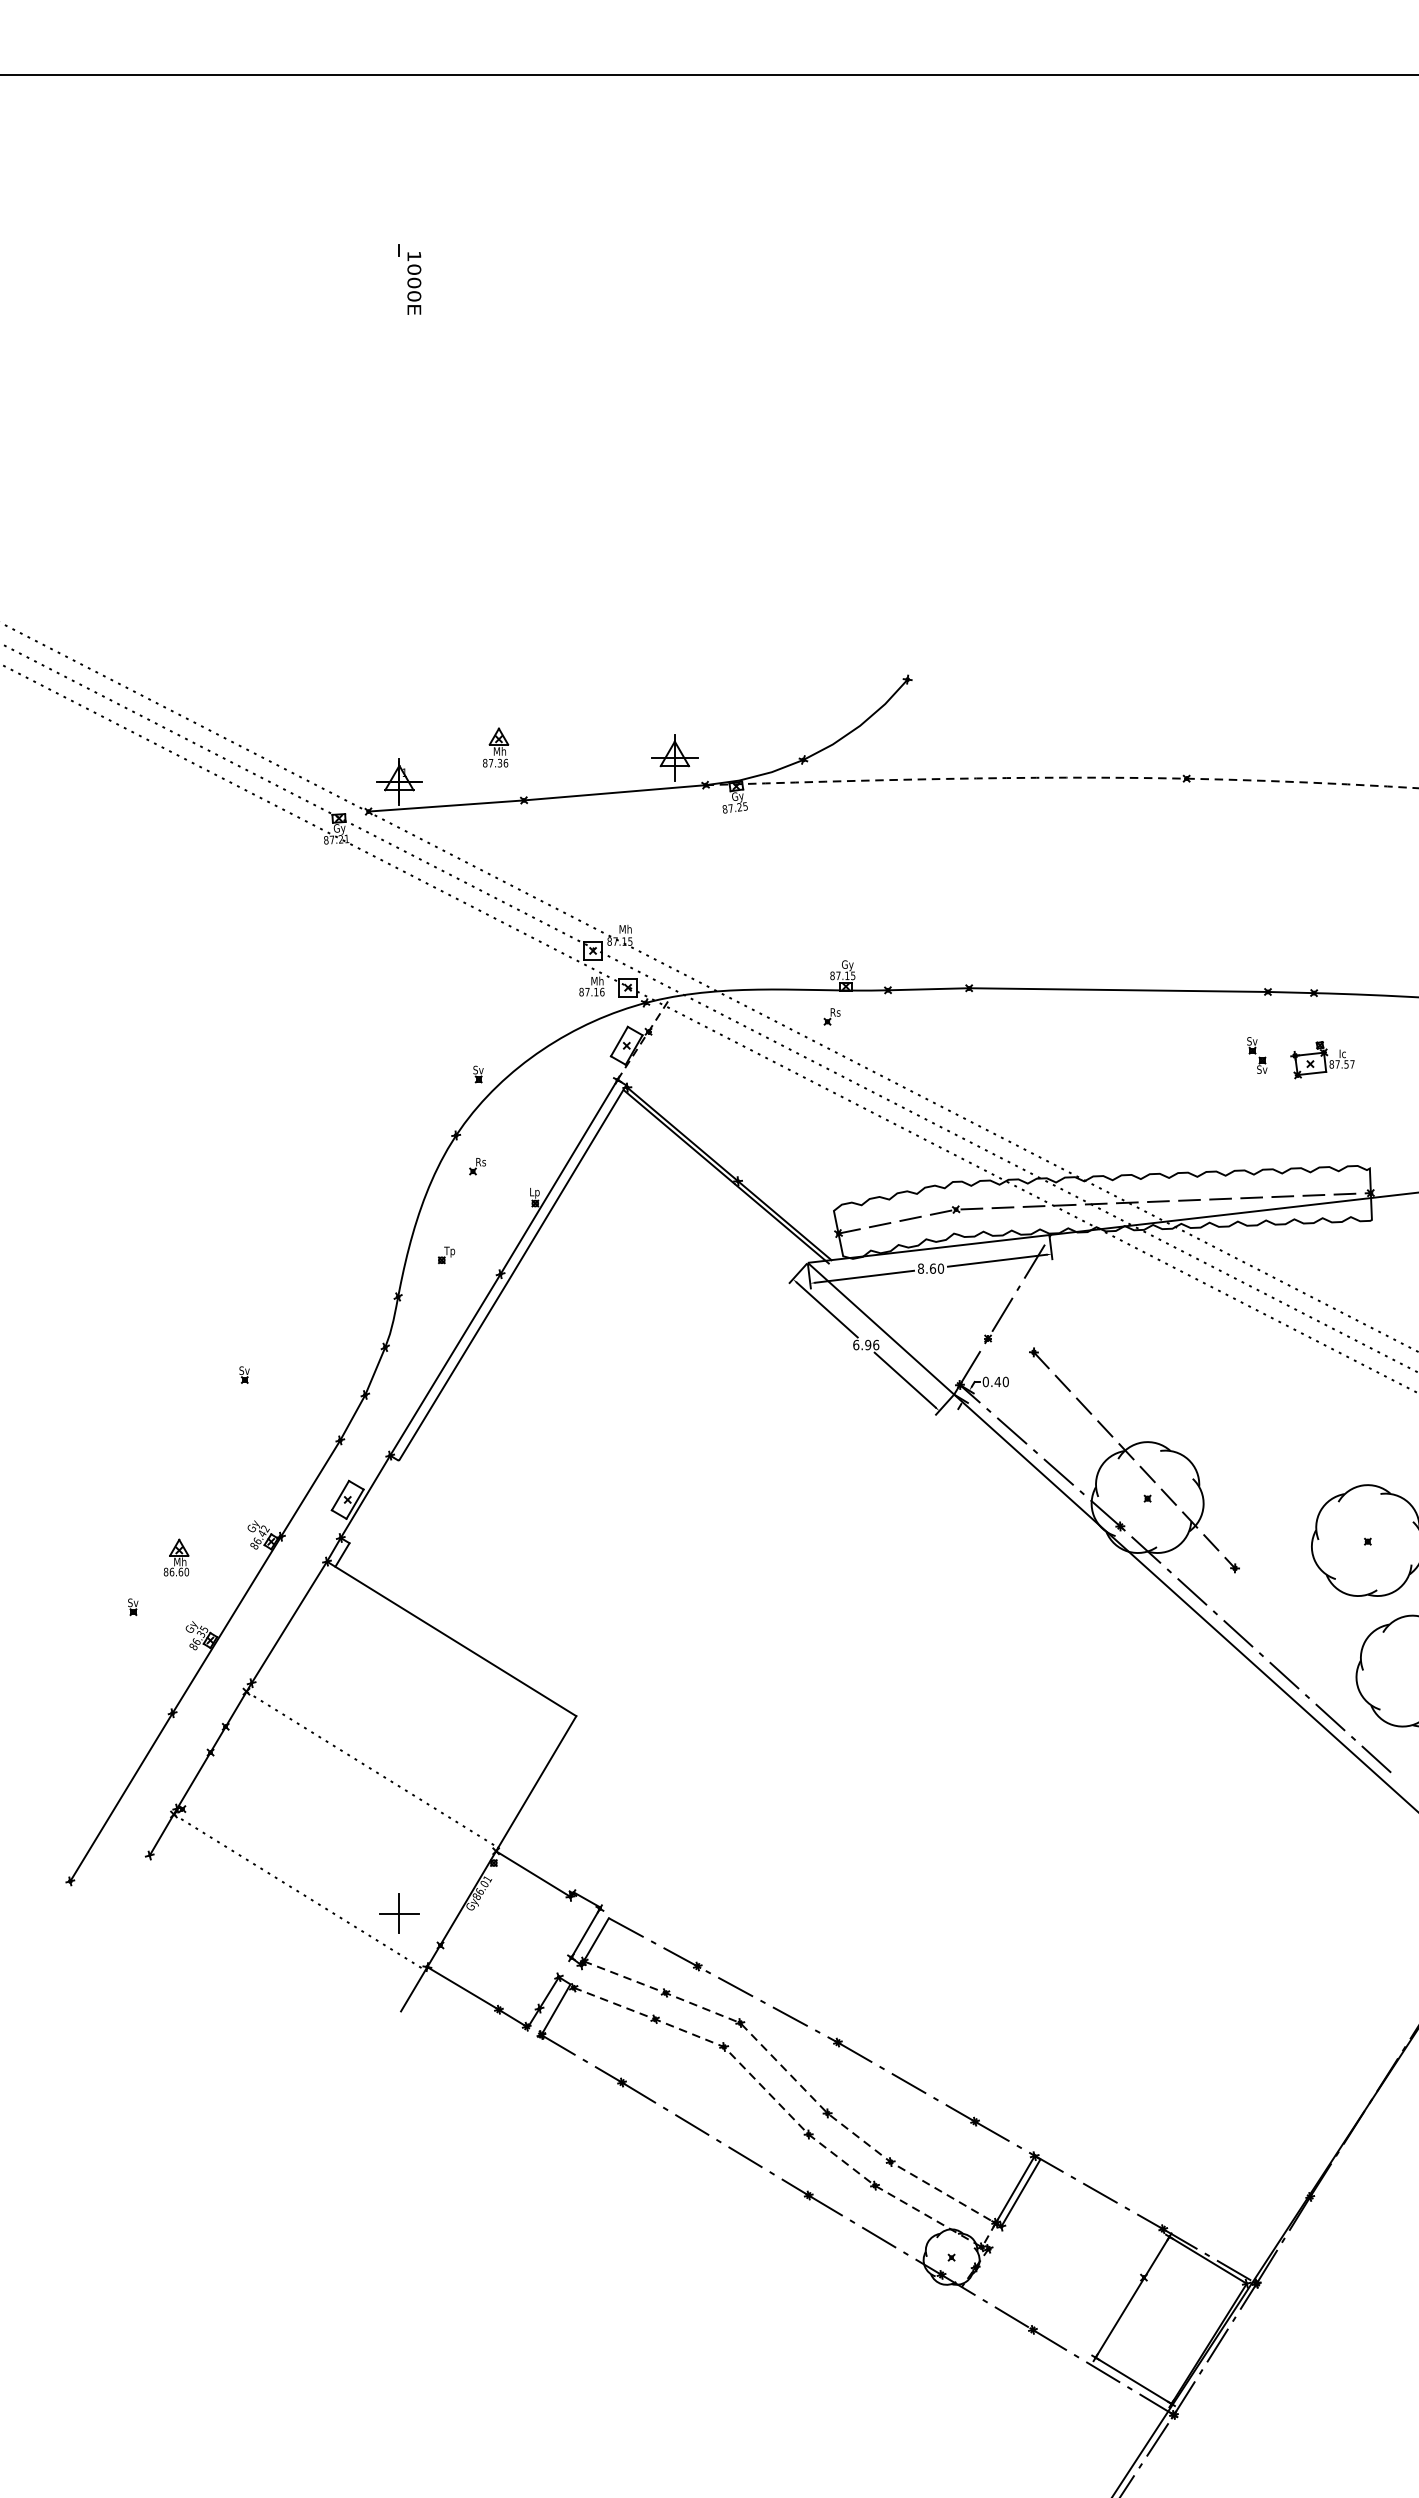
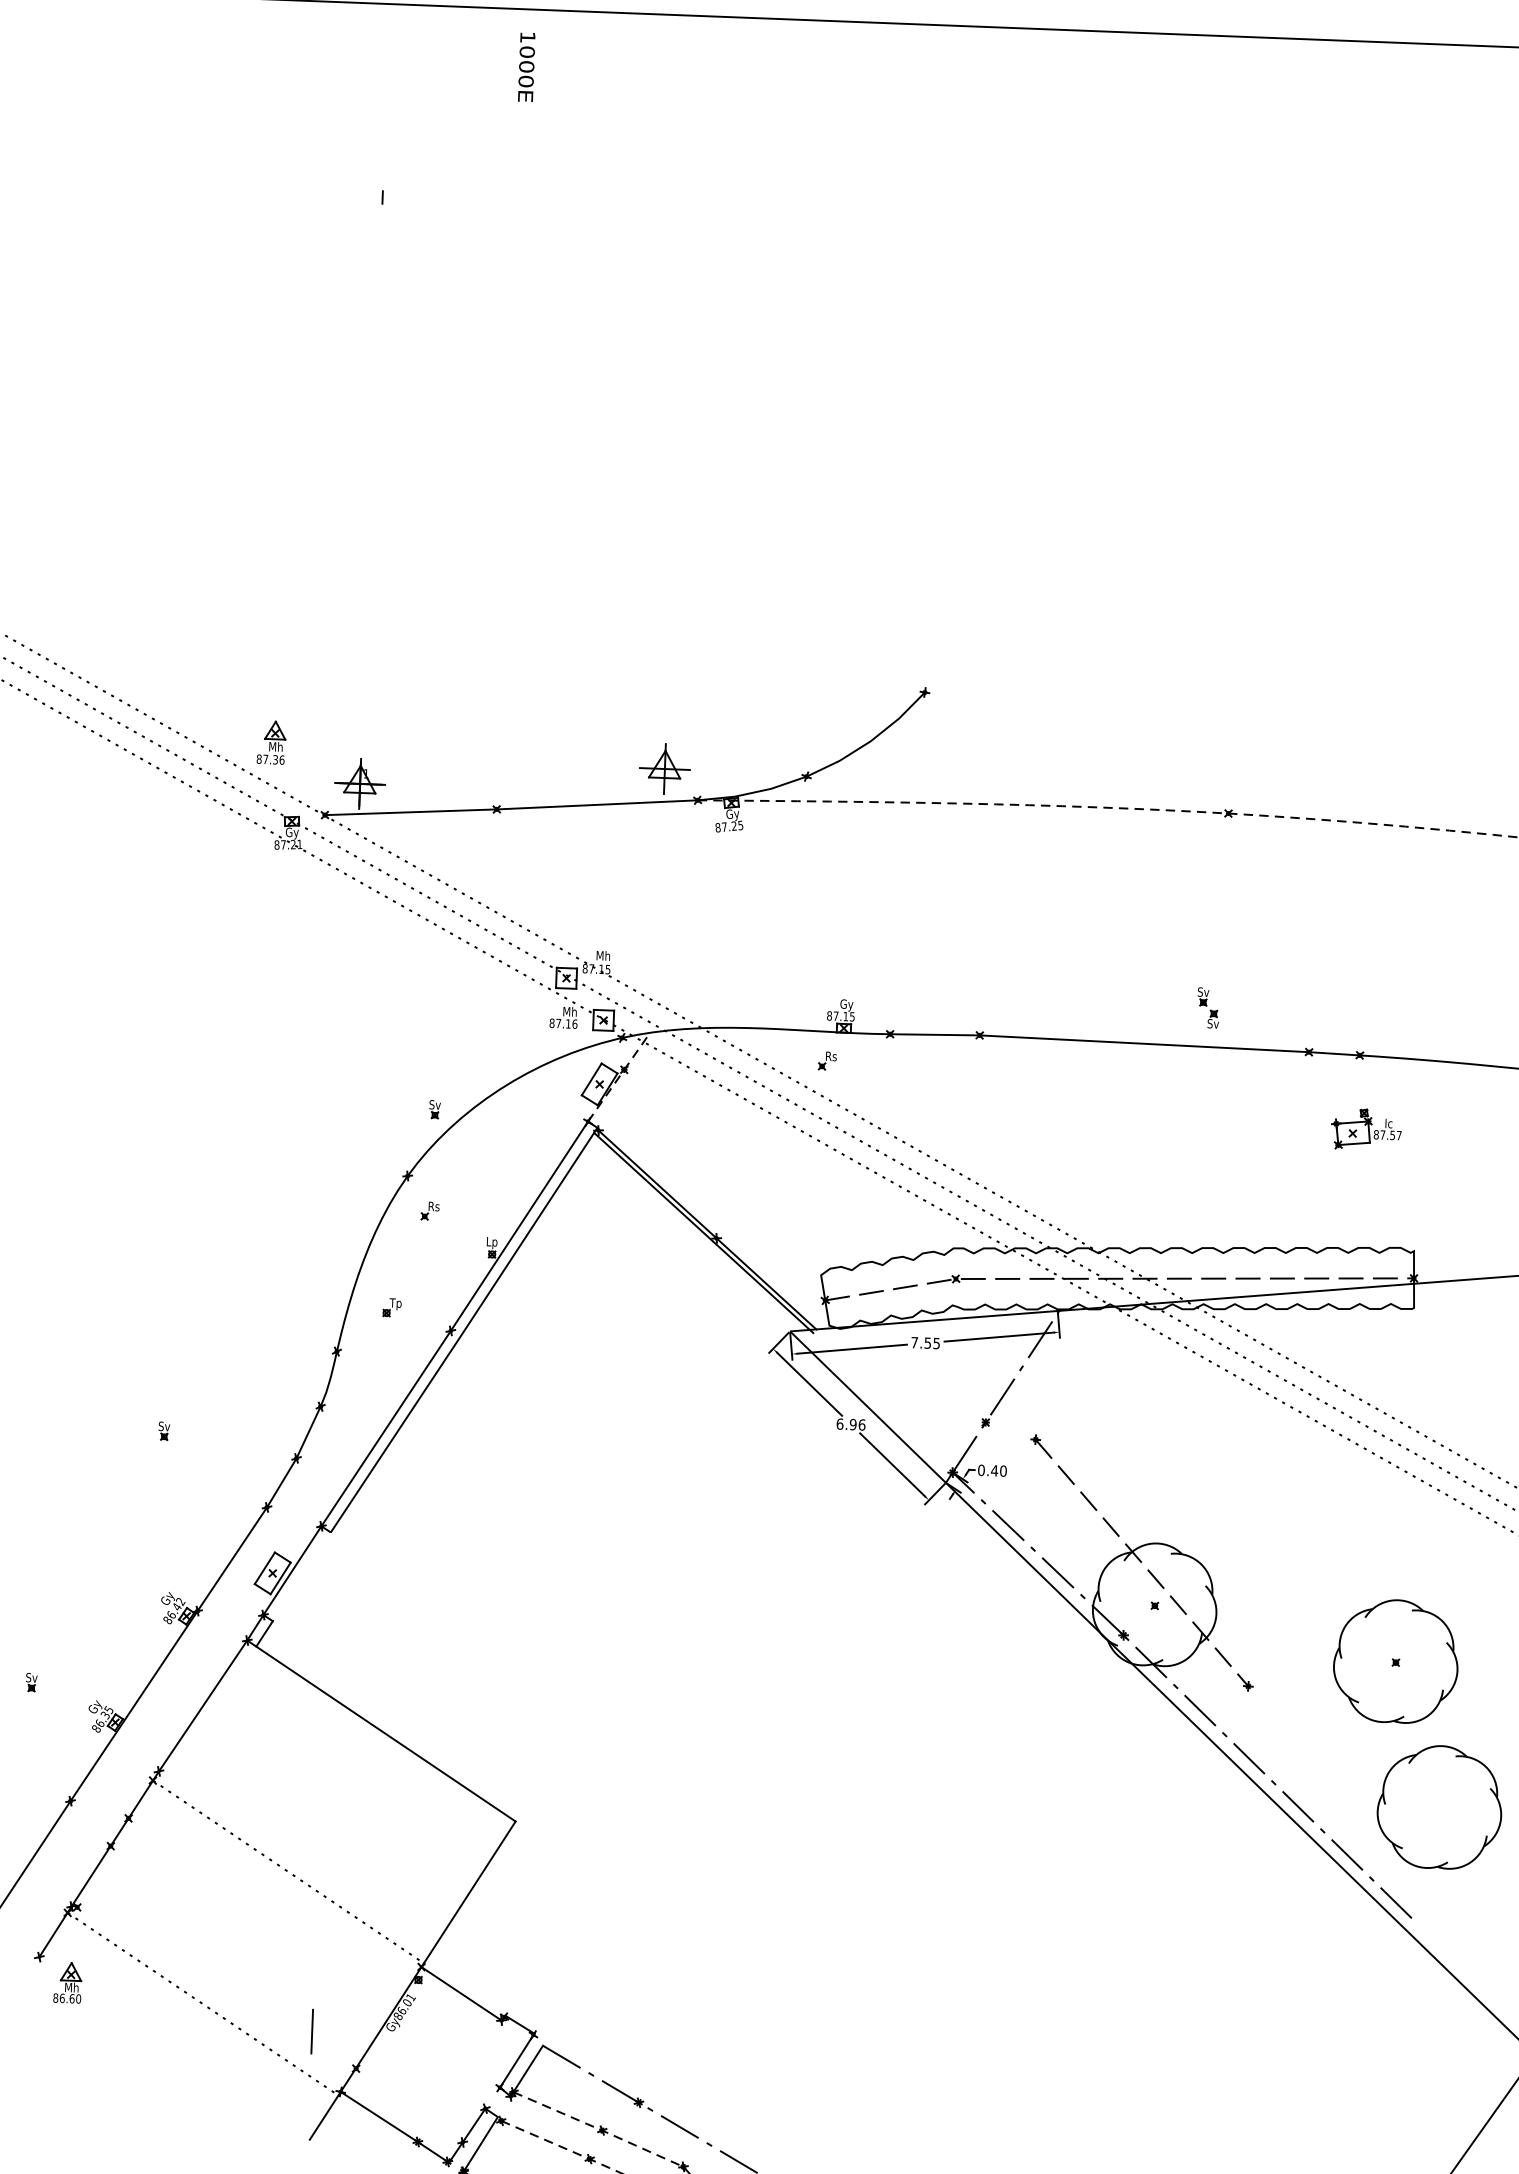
text: (414, 283) -> (526, 67), moved
part: (496, 747) -> (272, 742), moved
part: (1257, 1055) -> (1208, 1008), moved
text: (931, 1268) -> (926, 1342), 8.60 -> 7.55
part: (176, 1557) -> (67, 1982), moved
line: (399, 1913) -> (312, 2031), removed

